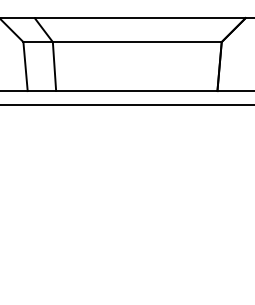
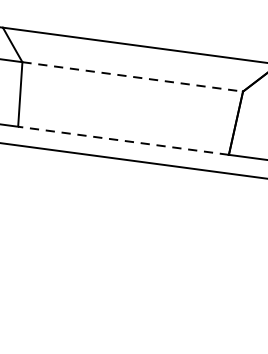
line: (137, 42) -> (132, 77), solid -> dashed
line: (136, 91) -> (123, 141), solid -> dashed

